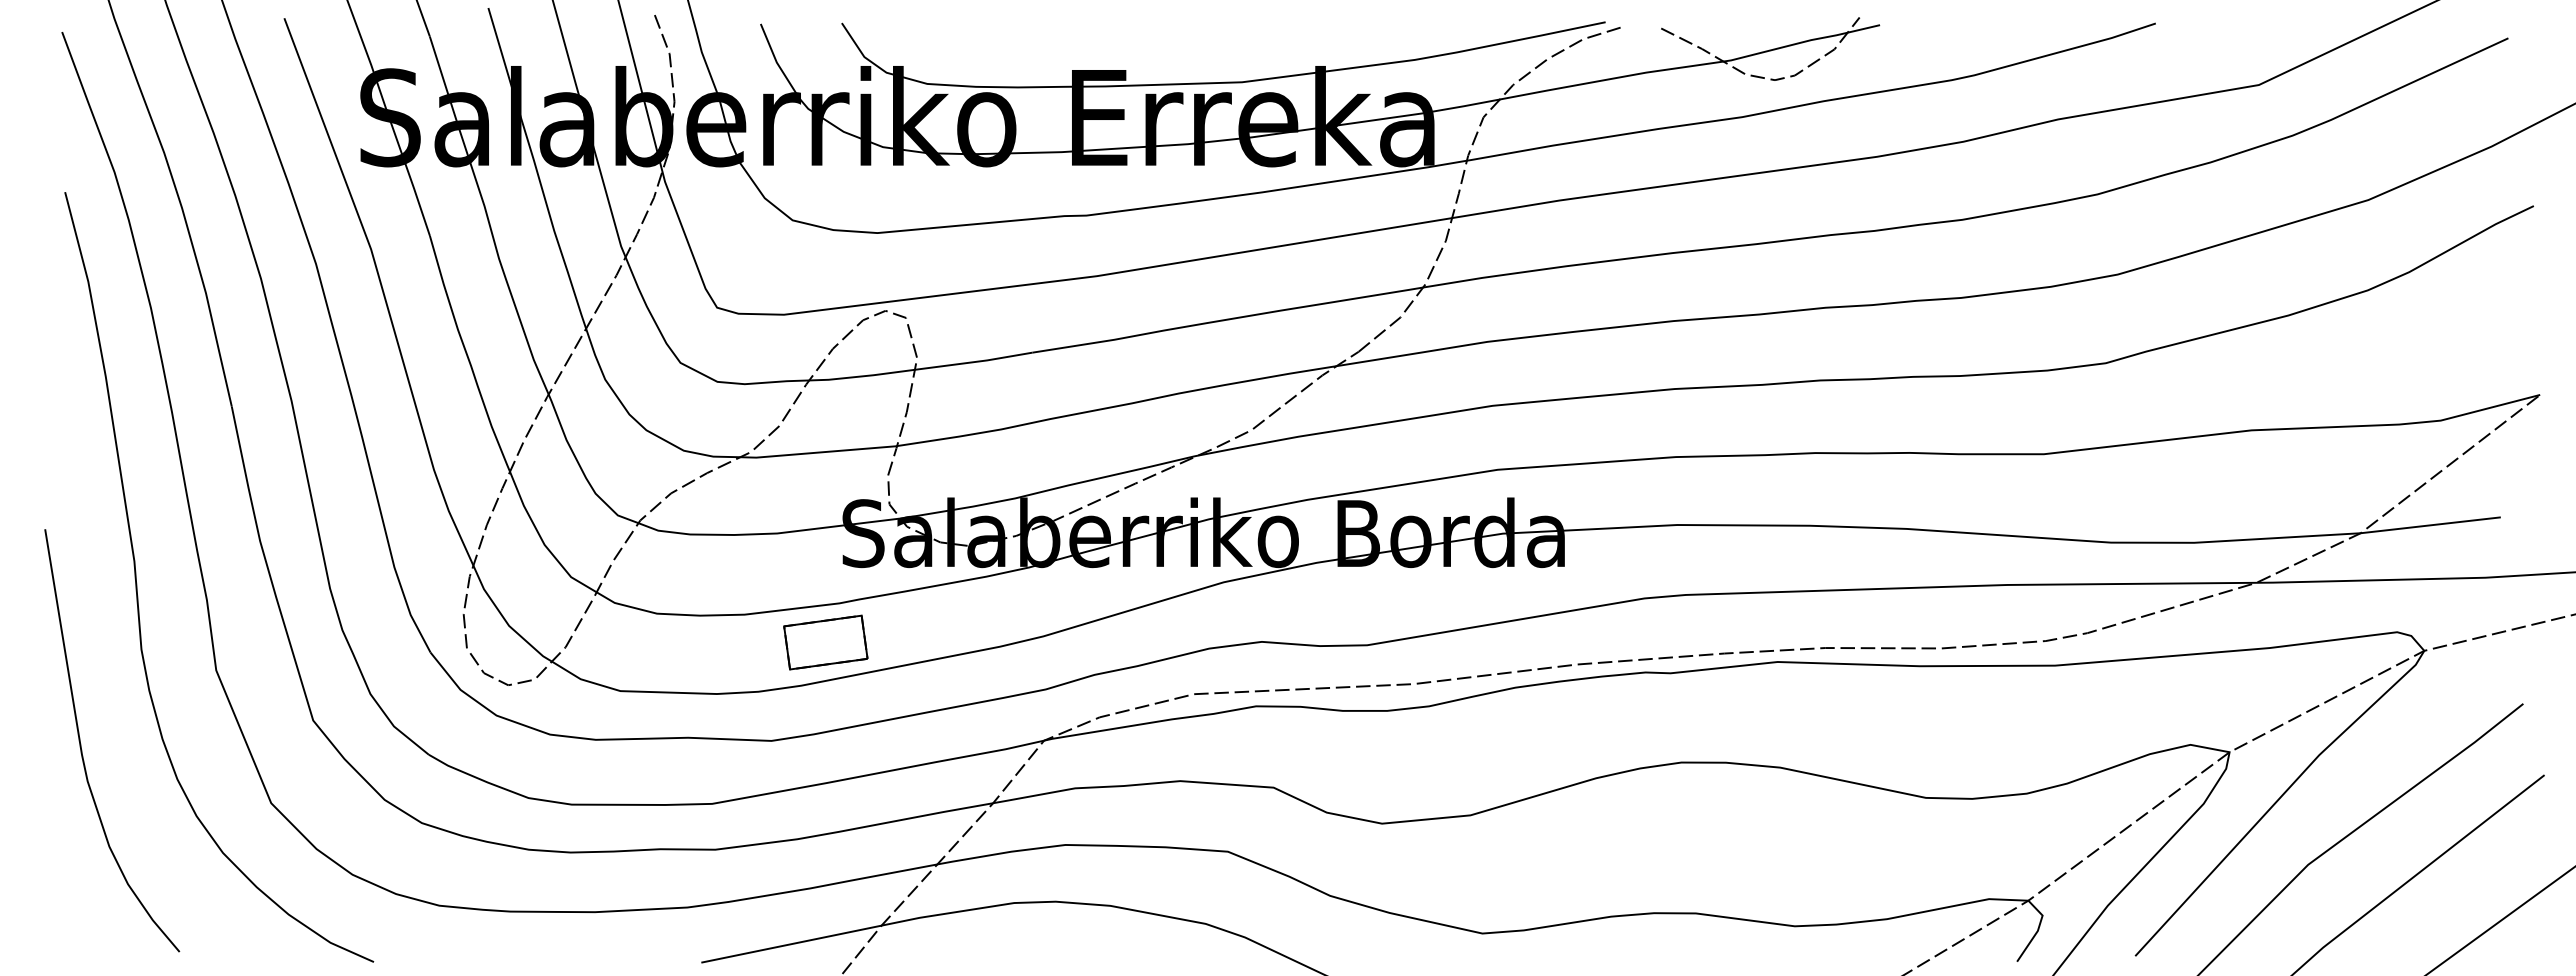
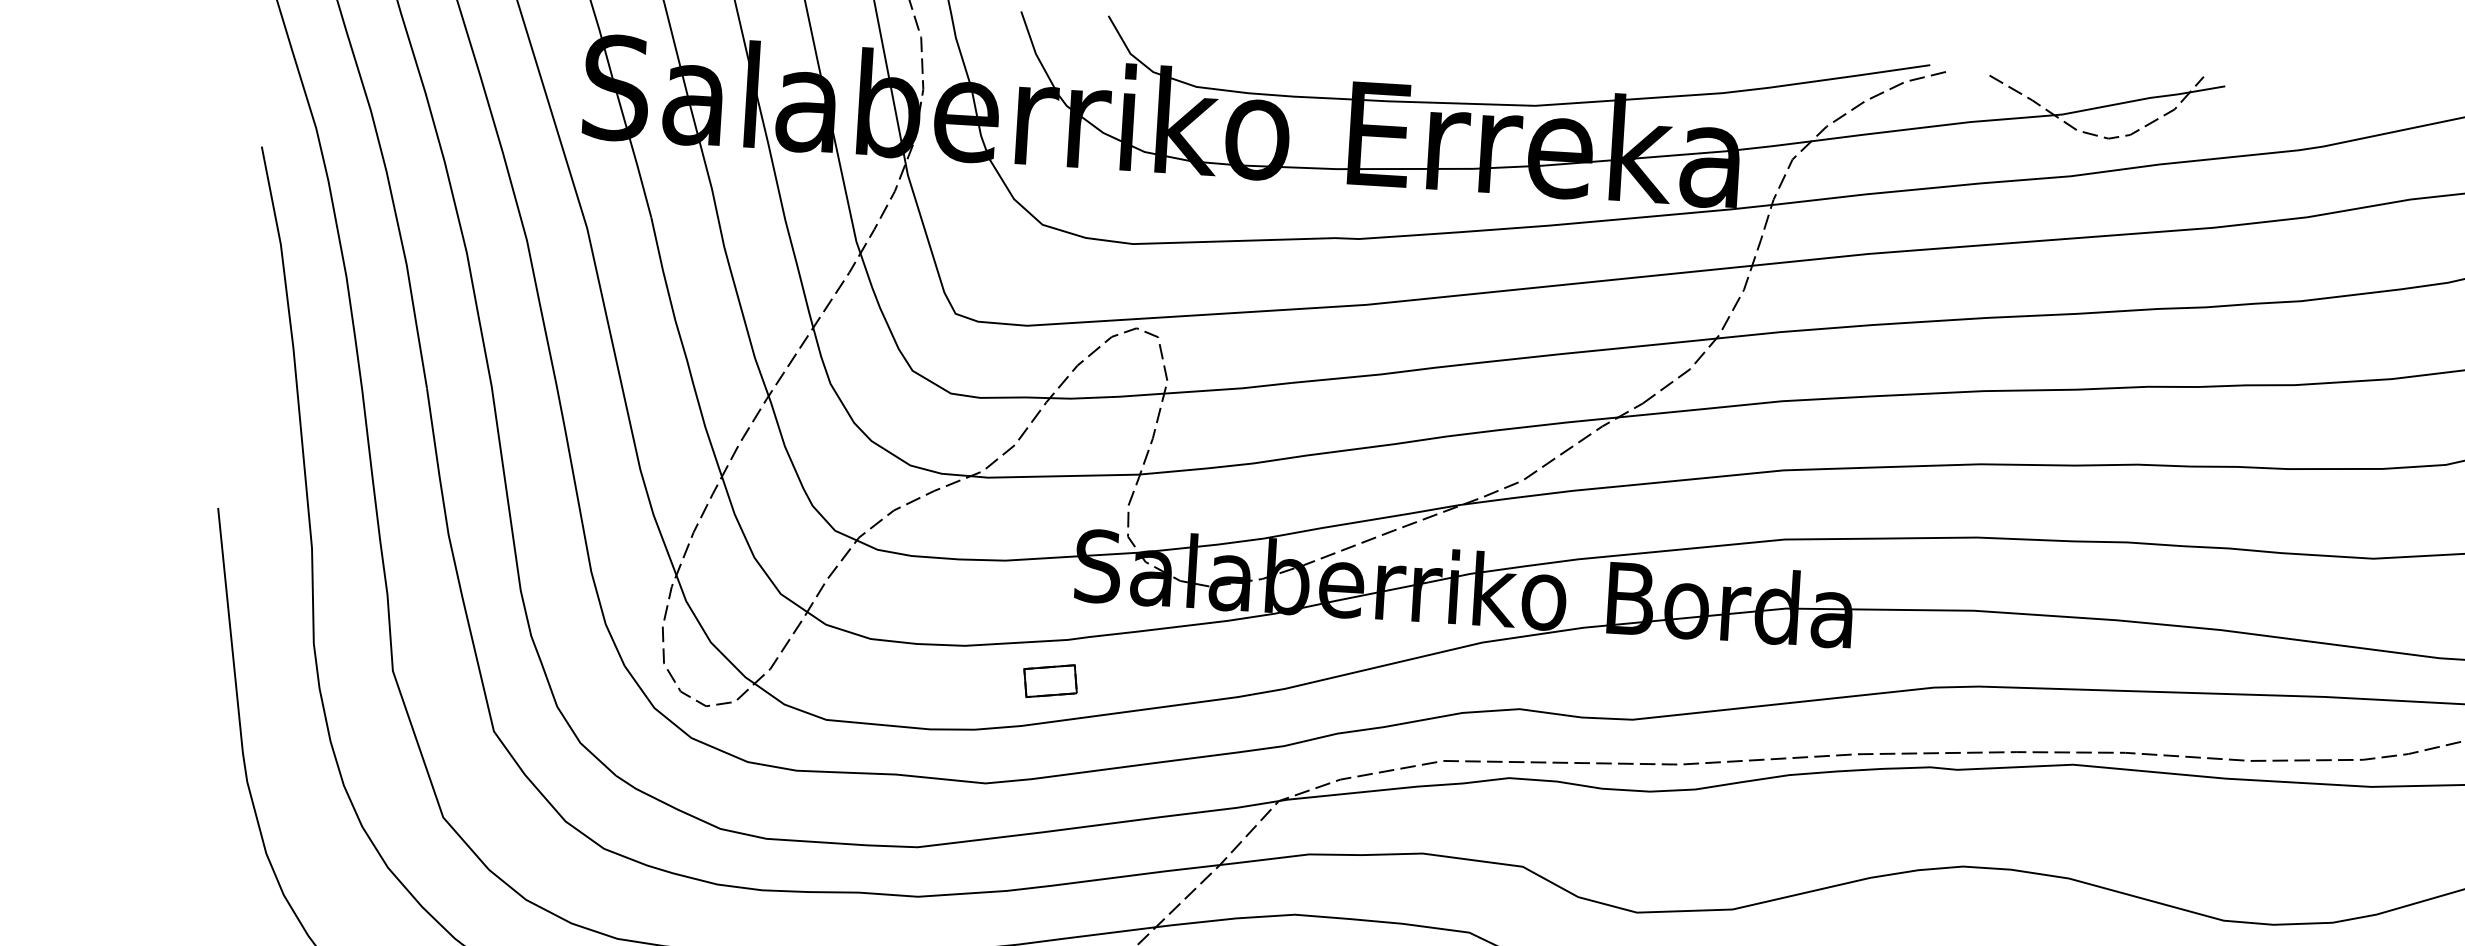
part: (825, 642) -> (1050, 681), size x0.6

